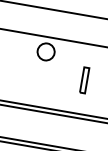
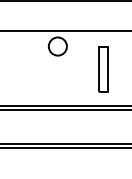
part: (84, 80) -> (103, 69), size x1.67

